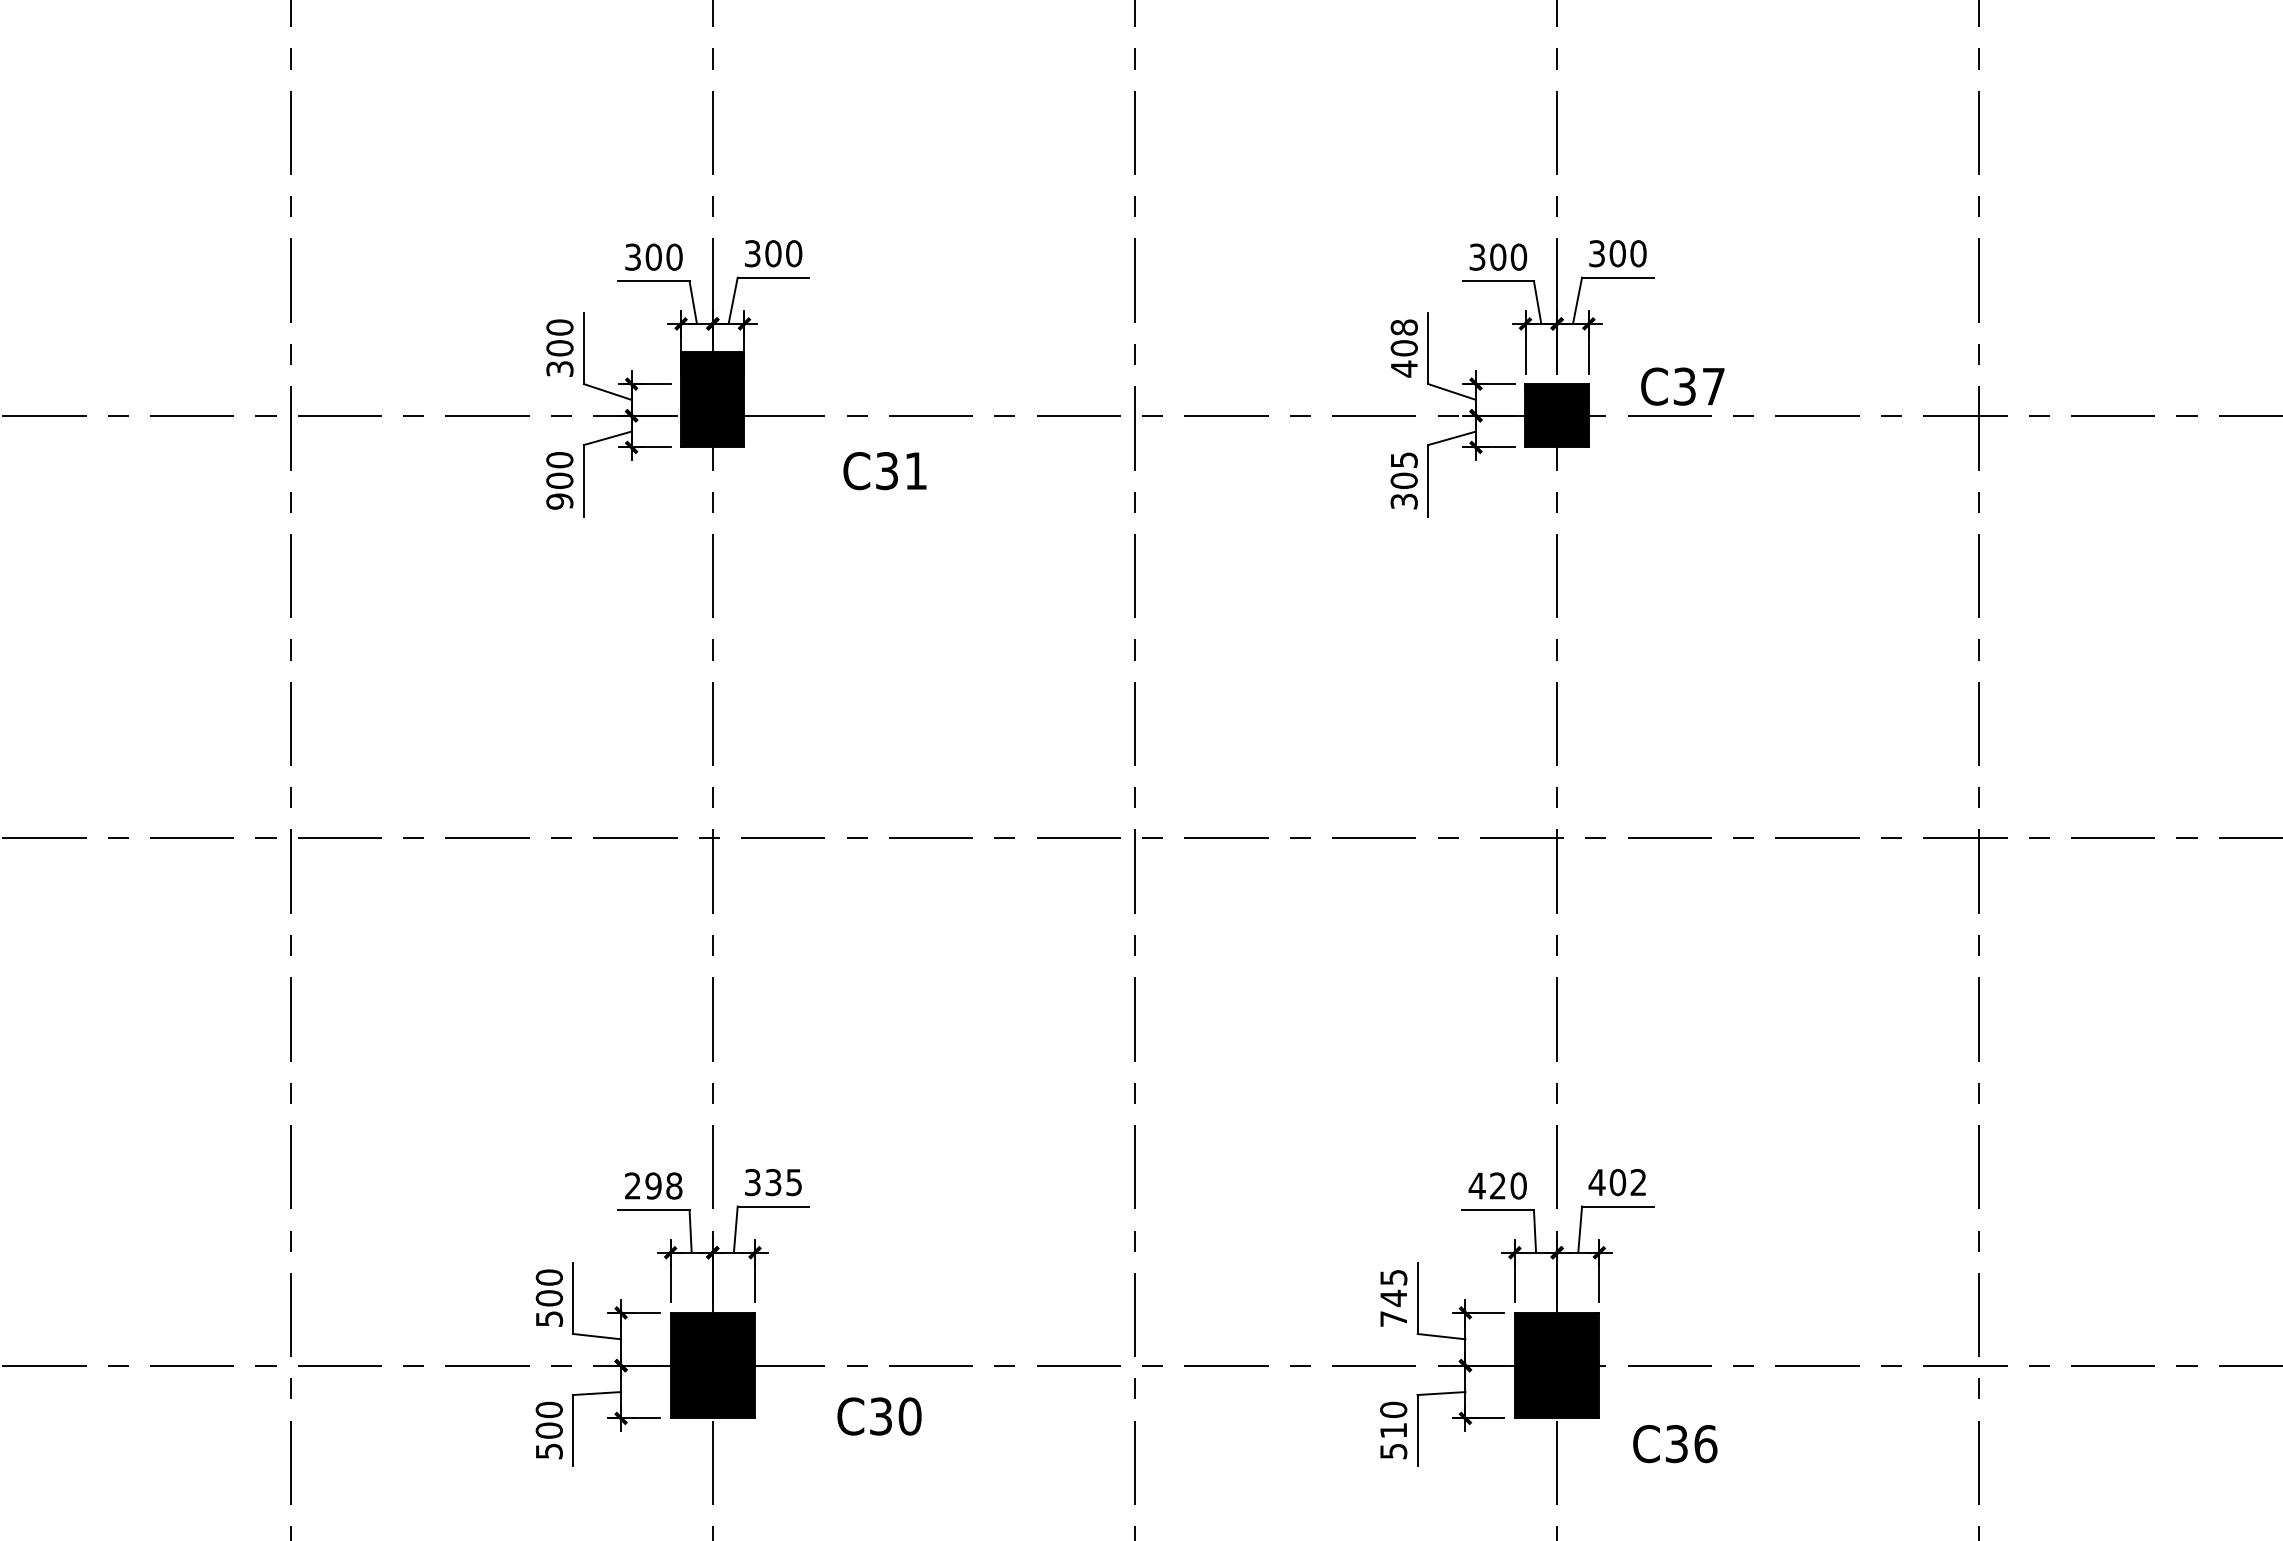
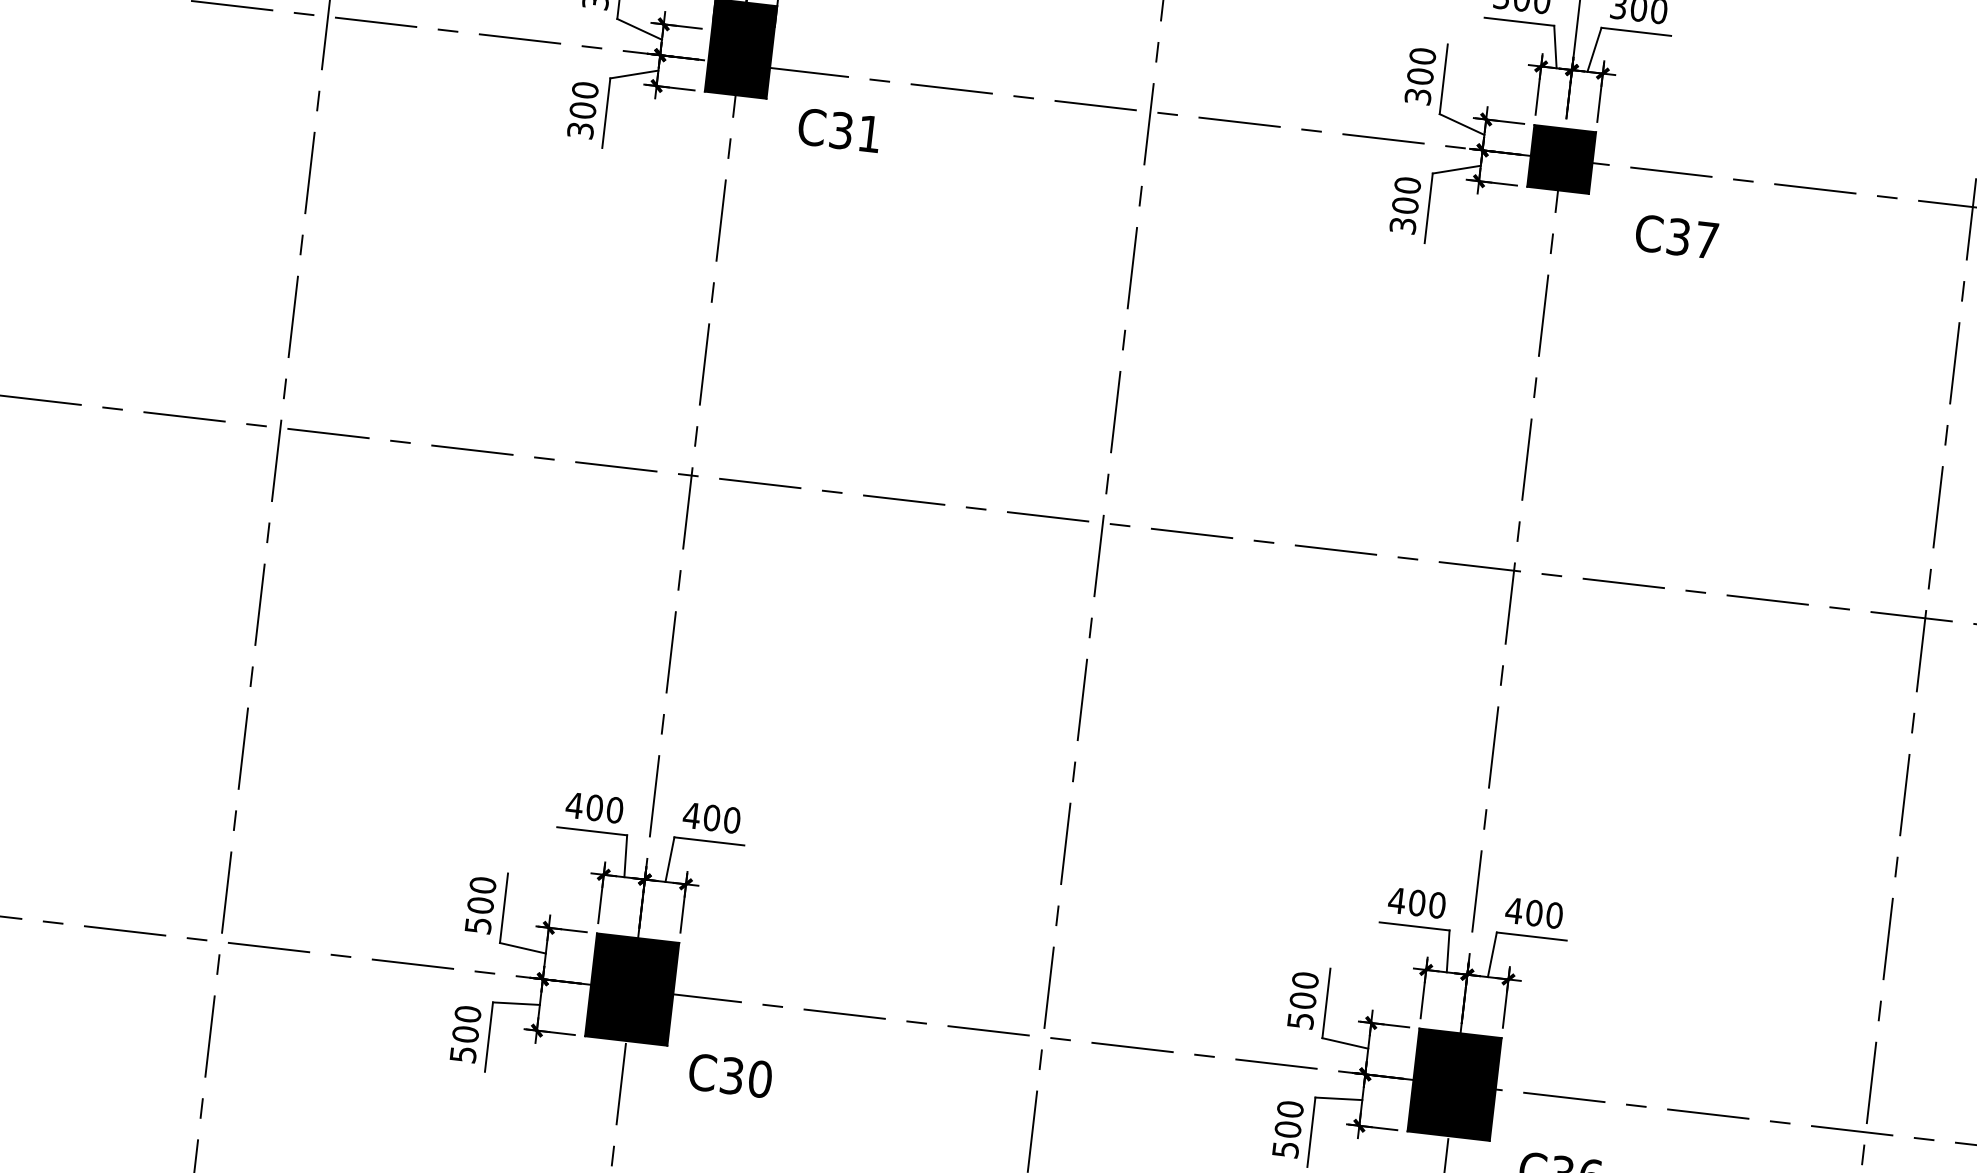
text: (1403, 348) -> (1419, 76), 408 -> 300
text: (1682, 386) -> (1676, 236), moved
text: (1403, 460) -> (1406, 185), 305 -> 300
text: (884, 471) -> (838, 130), moved
text: (559, 501) -> (580, 130), 900 -> 300
text: (773, 1182) -> (711, 817), 335 -> 400
text: (1638, 1182) -> (1554, 915), 402 -> 400
text: (653, 1185) -> (594, 807), 298 -> 400
text: (1497, 1185) -> (1416, 902), 420 -> 400
text: (1393, 1297) -> (1302, 999), 745 -> 500
text: (879, 1416) -> (730, 1075), moved
text: (1393, 1430) -> (1287, 1129), 510 -> 500

